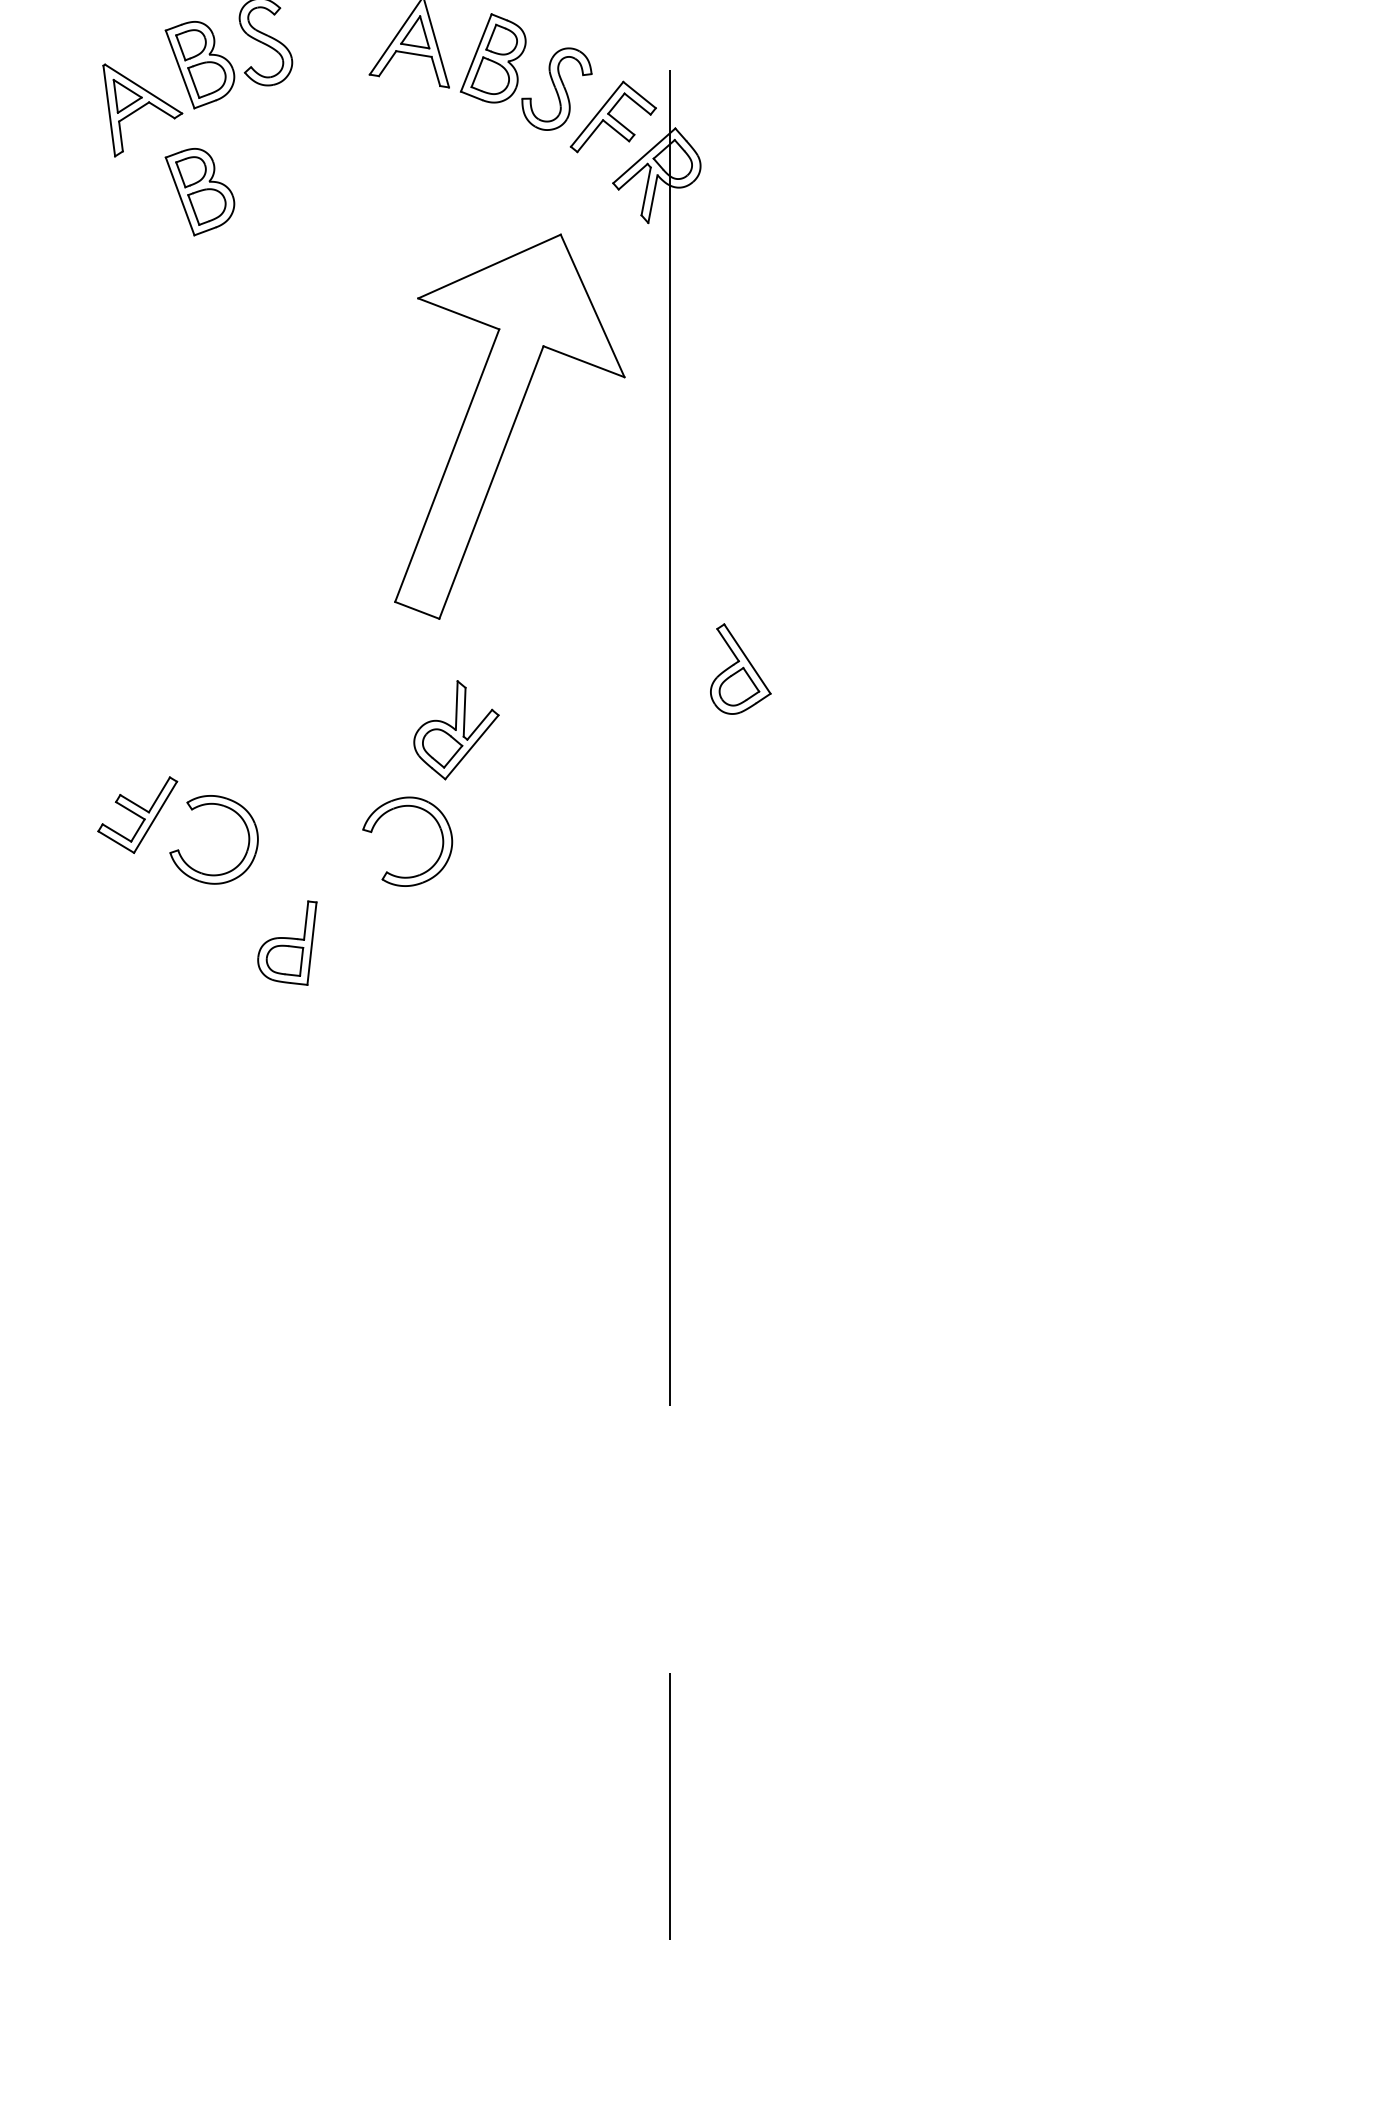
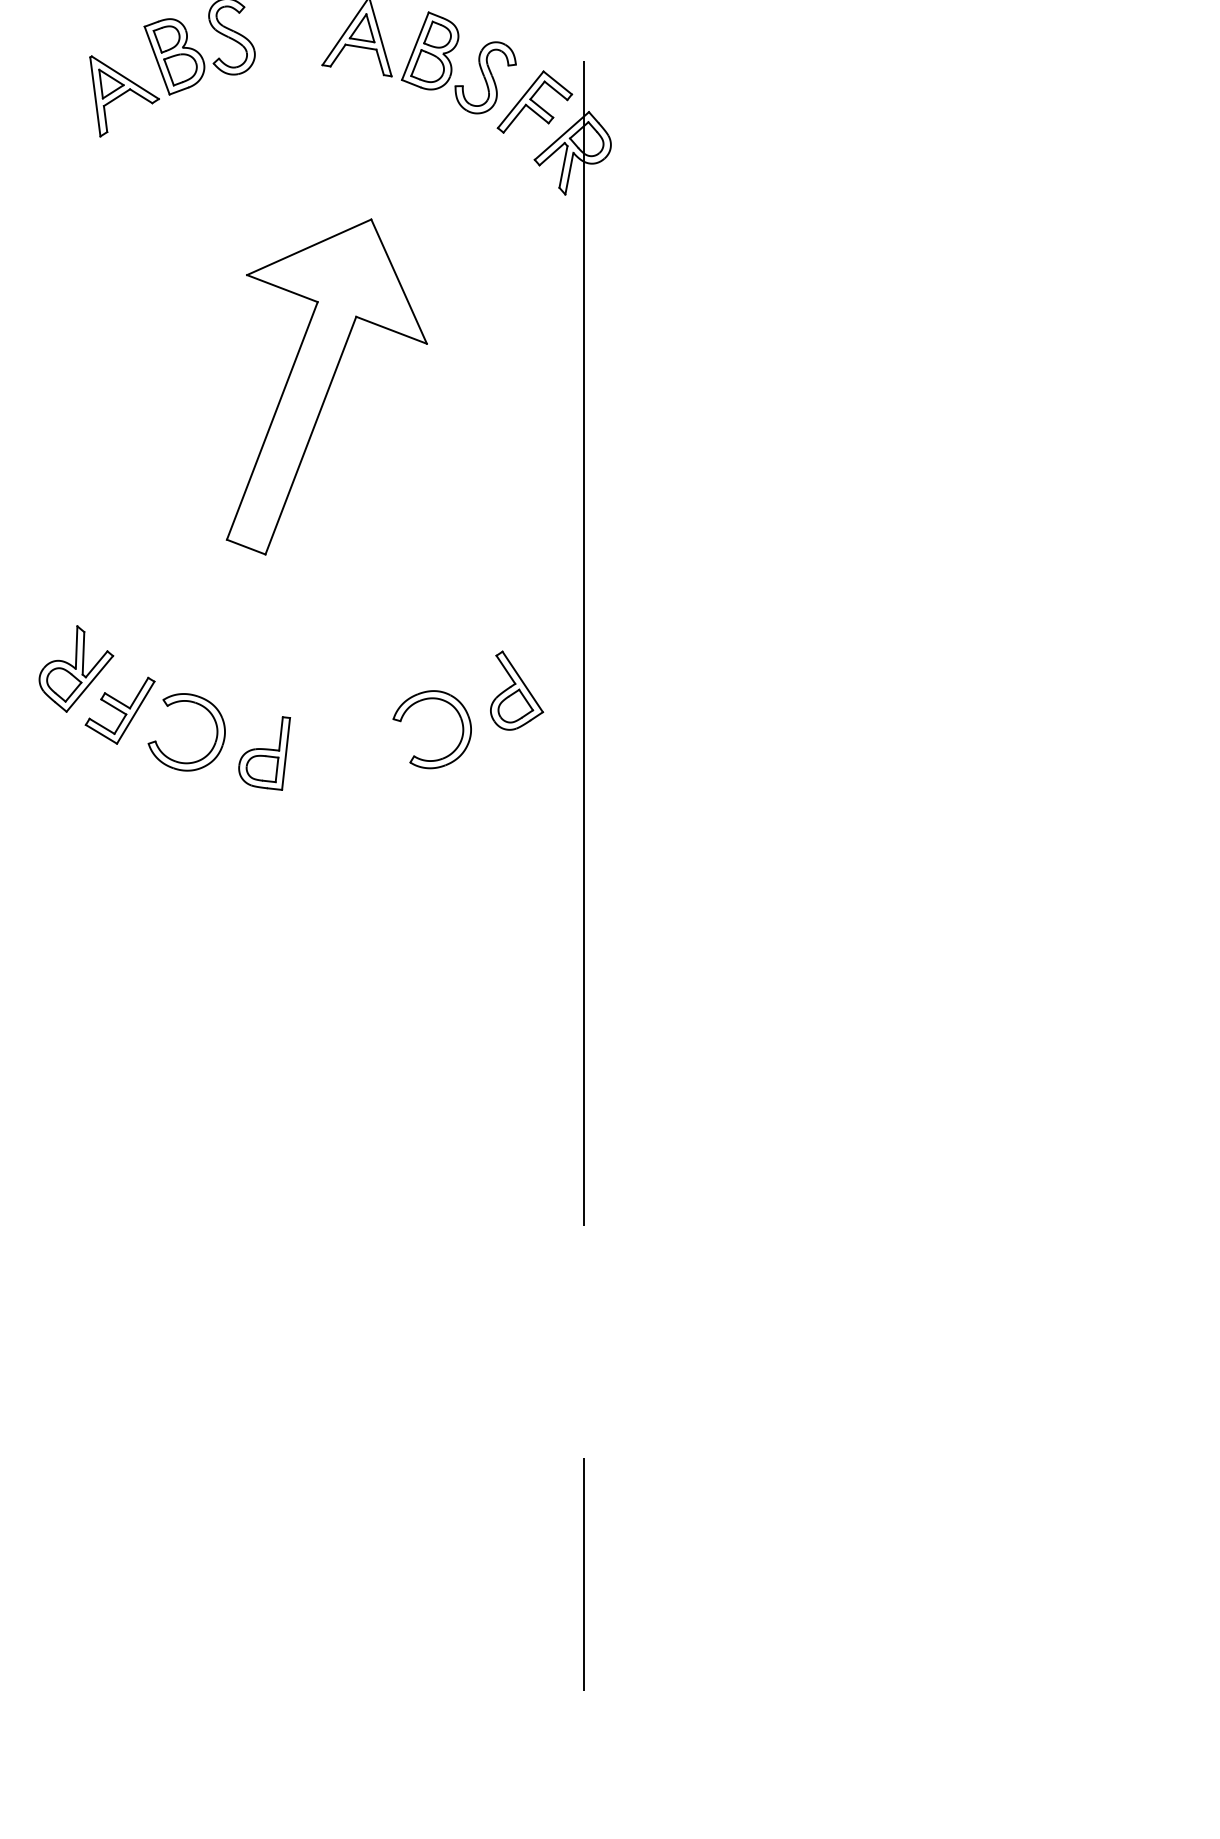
part: (199, 192) -> (174, 167), removed
part: (509, 426) -> (326, 386), moved
part: (740, 668) -> (516, 690), moved
part: (456, 730) -> (76, 669), moved
part: (402, 807) -> (427, 699), moved
part: (287, 942) -> (264, 752), moved

